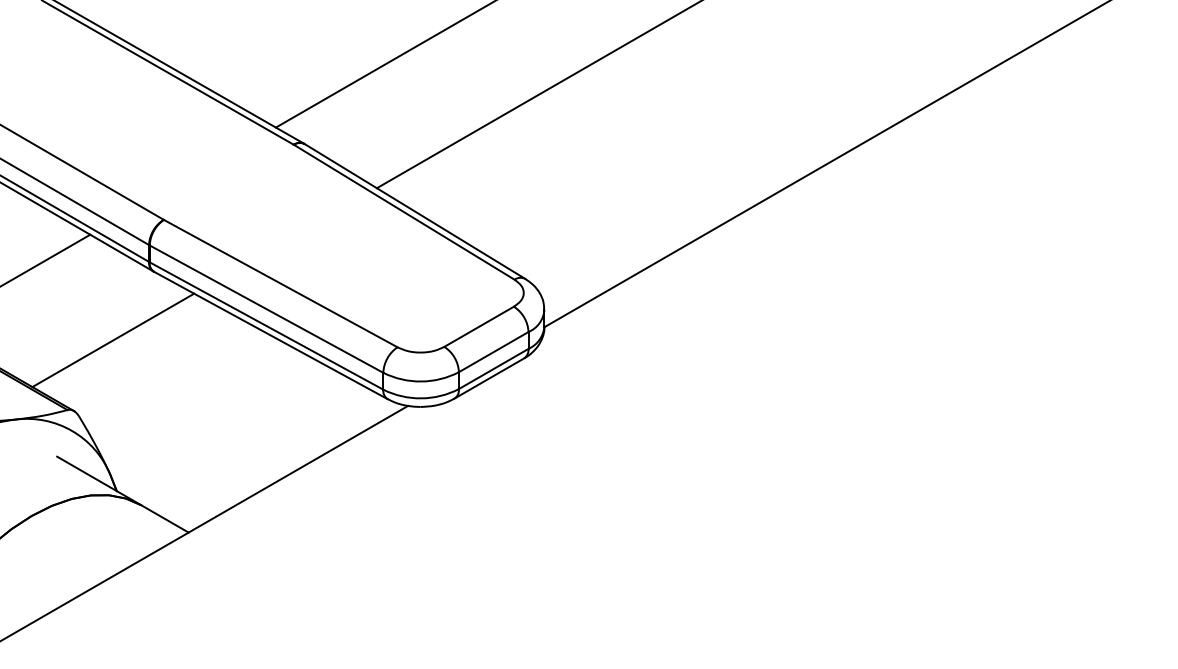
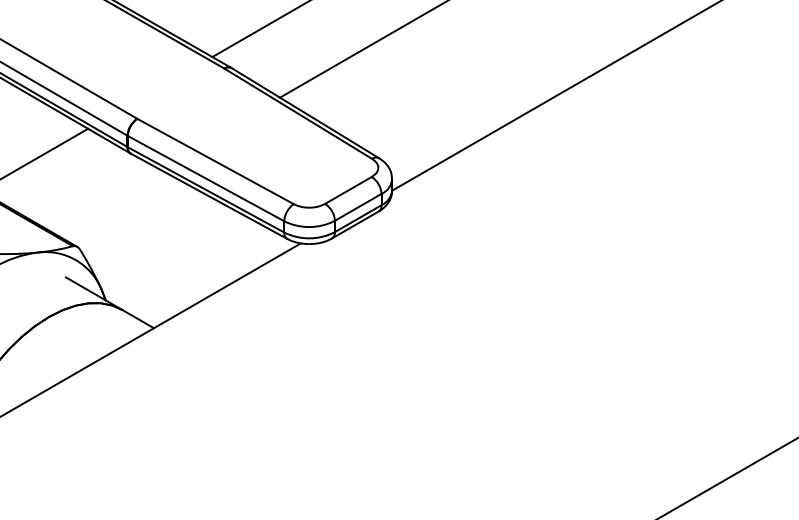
line: (113, 340) -> (103, 199), removed

